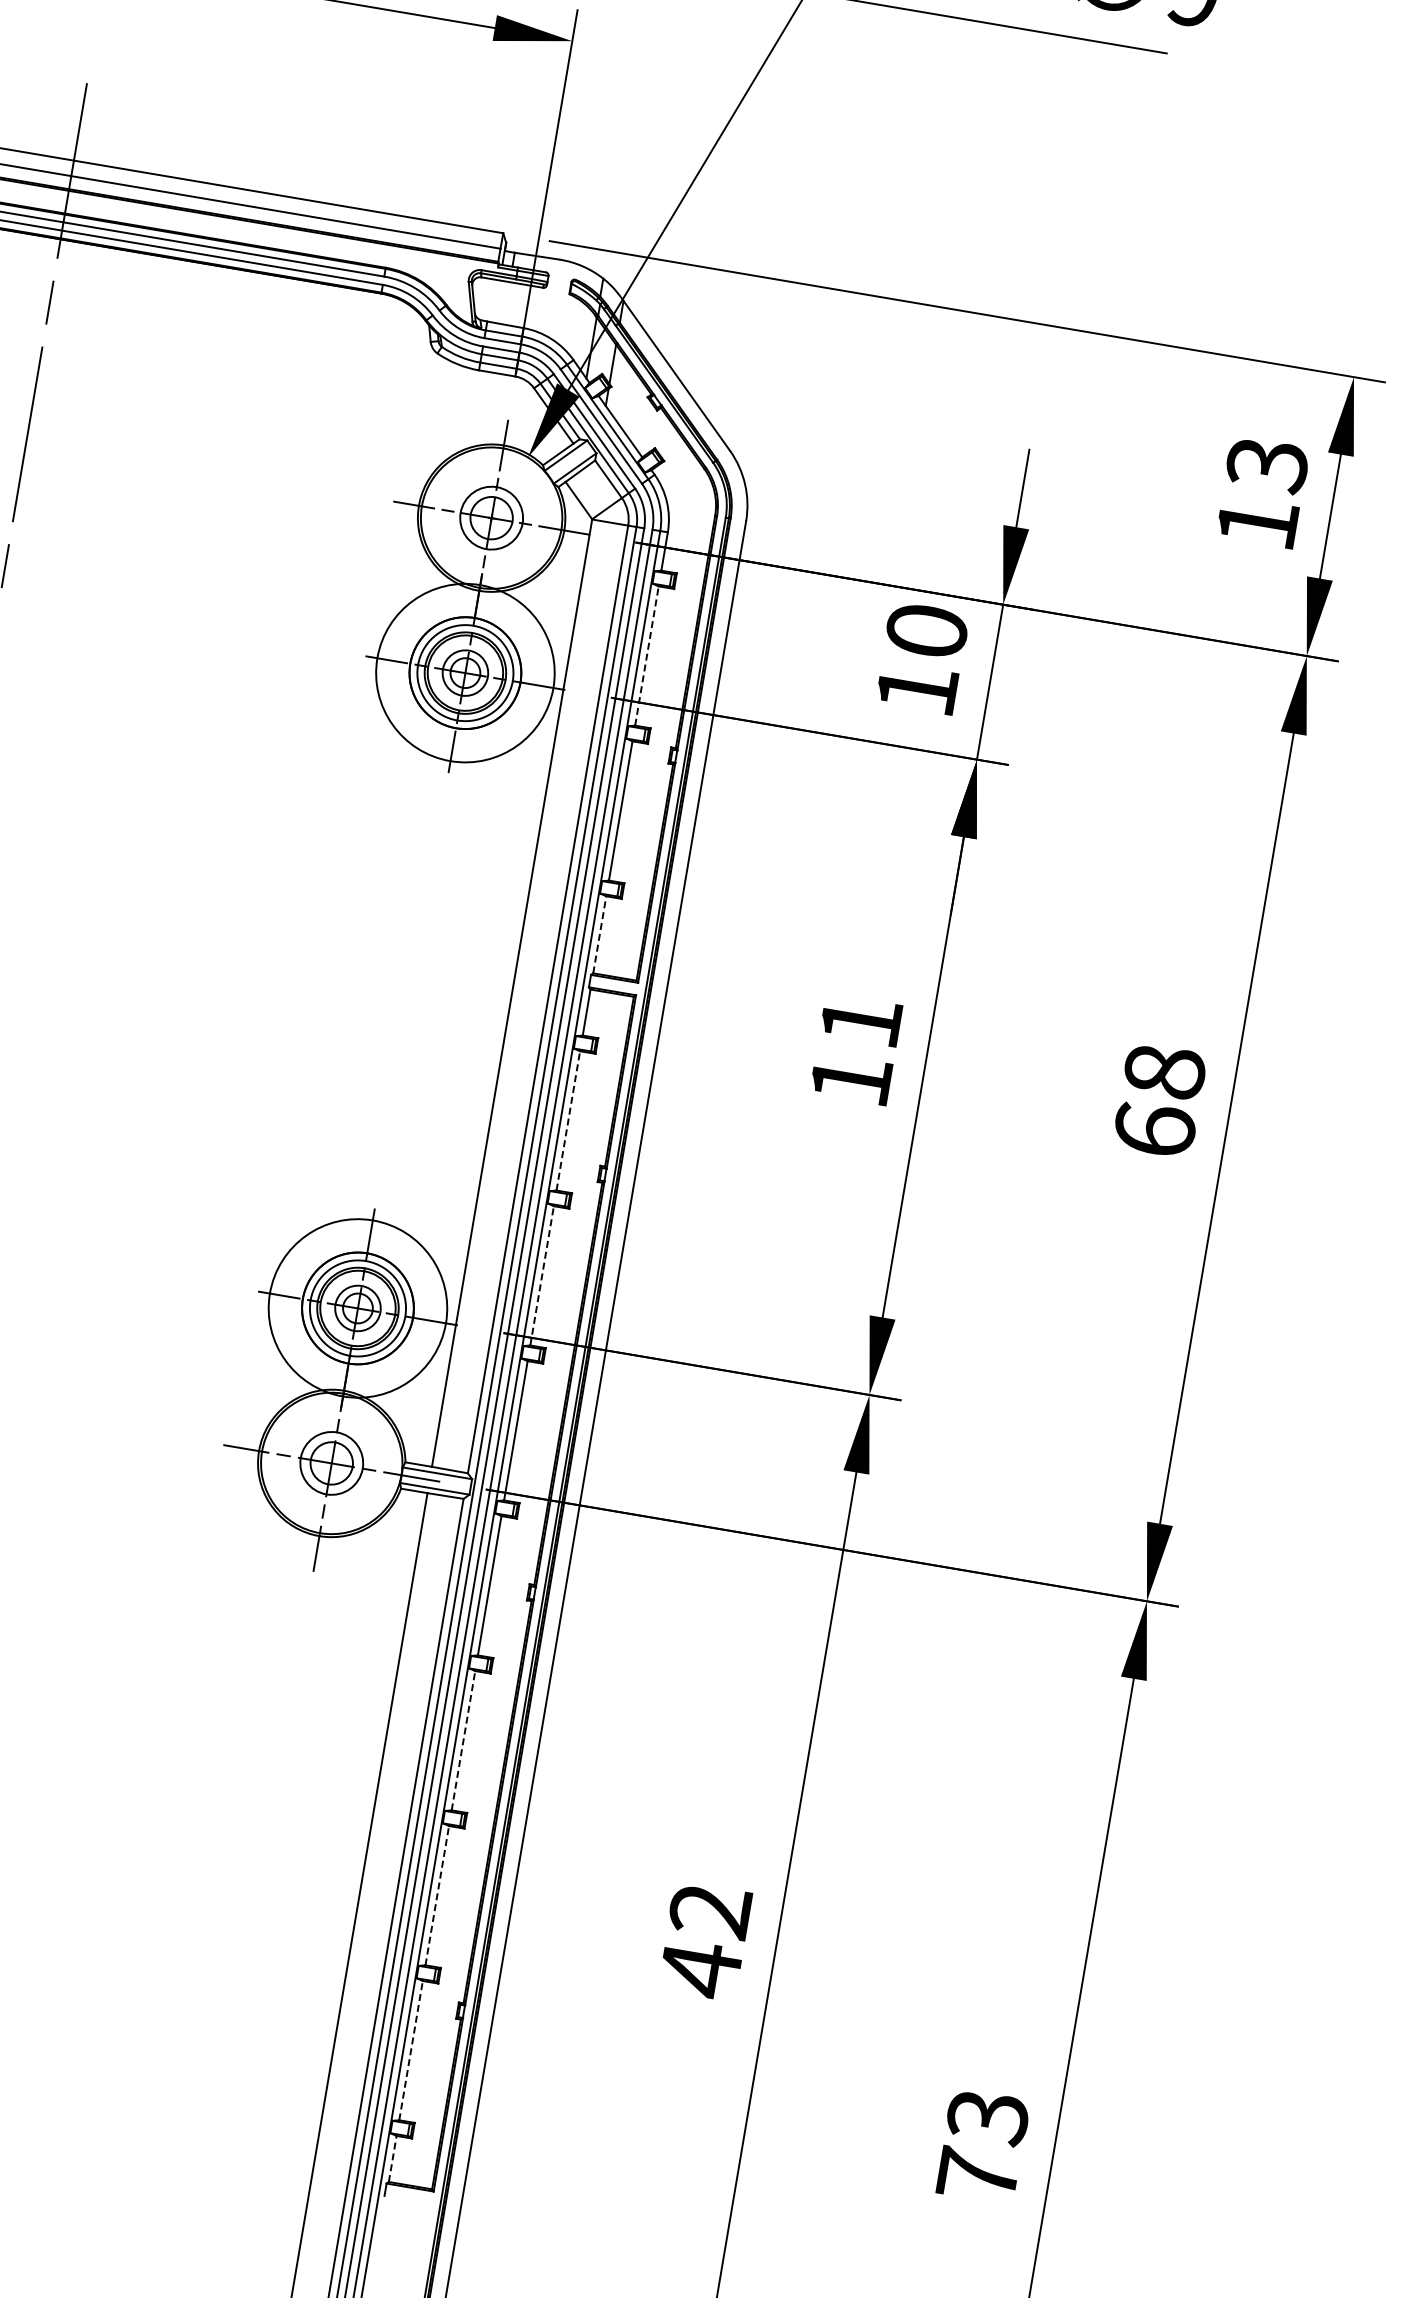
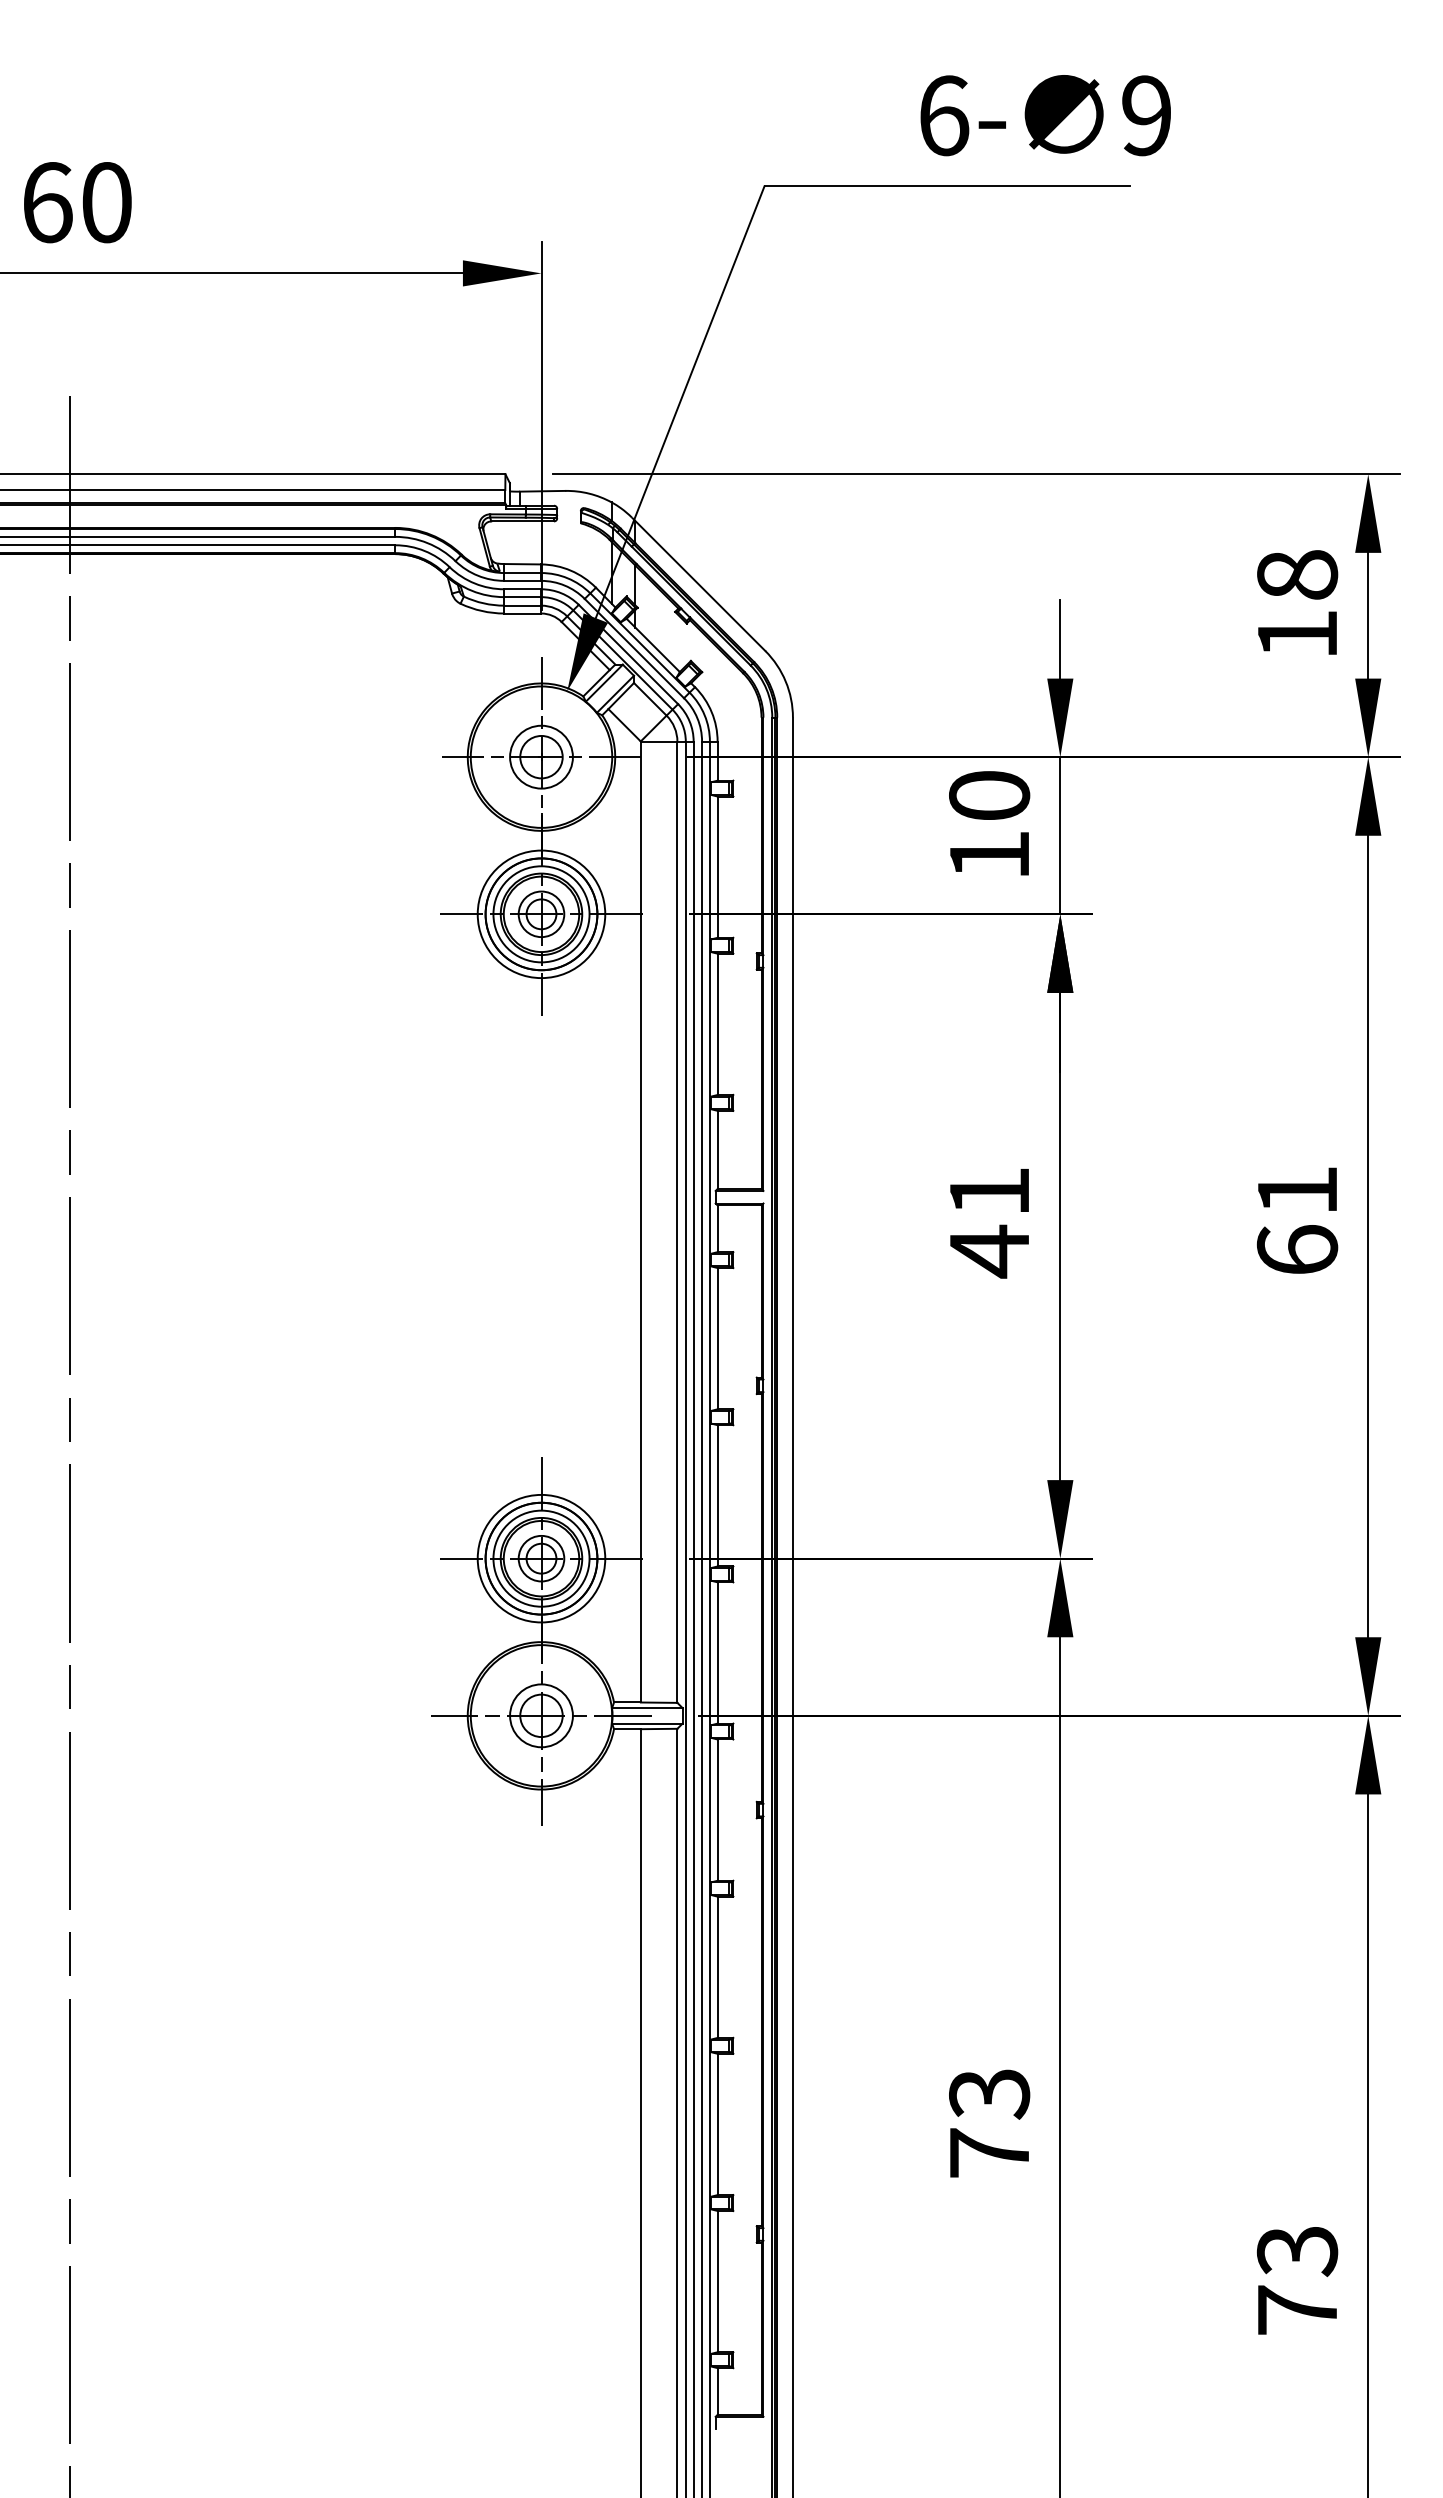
text: (1267, 465) -> (1297, 575), 13 -> 18
line: (646, 656) -> (717, 867), dashed -> solid
circle: (465, 673) -> (541, 914), size x0.71
line: (599, 934) -> (717, 1149), dashed -> solid
text: (1164, 1071) -> (1297, 1190), 68 -> 61
text: (850, 1080) -> (989, 1251), 11 -> 41
line: (568, 1120) -> (717, 1338), dashed -> solid
line: (542, 1275) -> (717, 1495), dashed -> solid
circle: (358, 1308) -> (541, 1558), size x0.71
line: (463, 1740) -> (717, 1967), dashed -> solid
line: (437, 1895) -> (717, 2124), dashed -> solid
text: (705, 1941) -> (989, 2124), 42 -> 73
line: (410, 2050) -> (717, 2281), dashed -> solid
line: (392, 2157) -> (717, 2390), dashed -> solid

